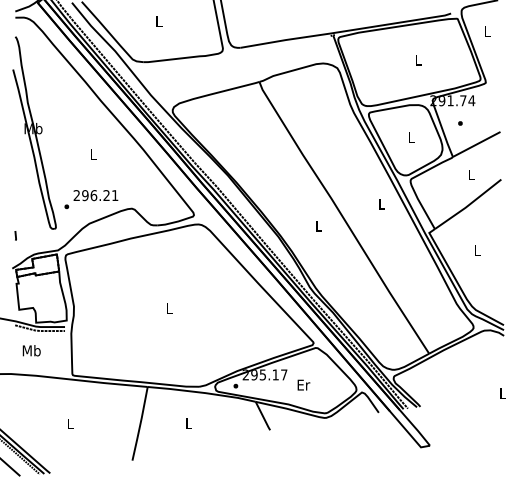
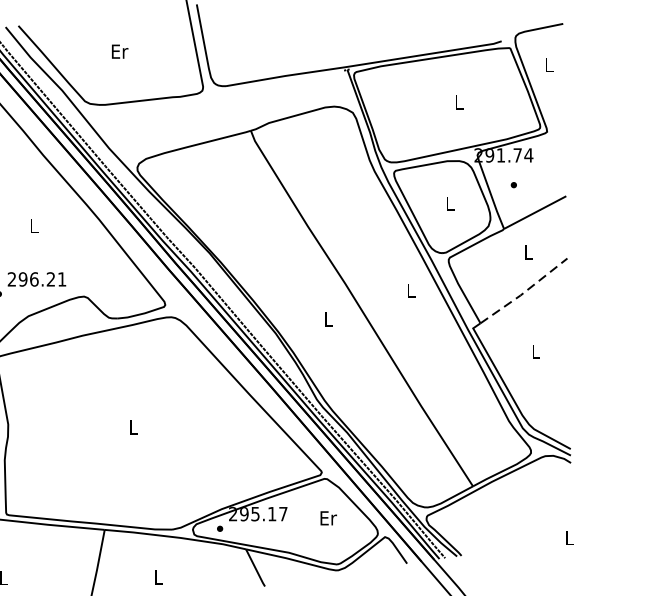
text: (159, 21) -> (120, 51), L -> Er
line: (468, 205) -> (524, 292), solid -> dashed
text: (303, 384) -> (328, 517), moved

